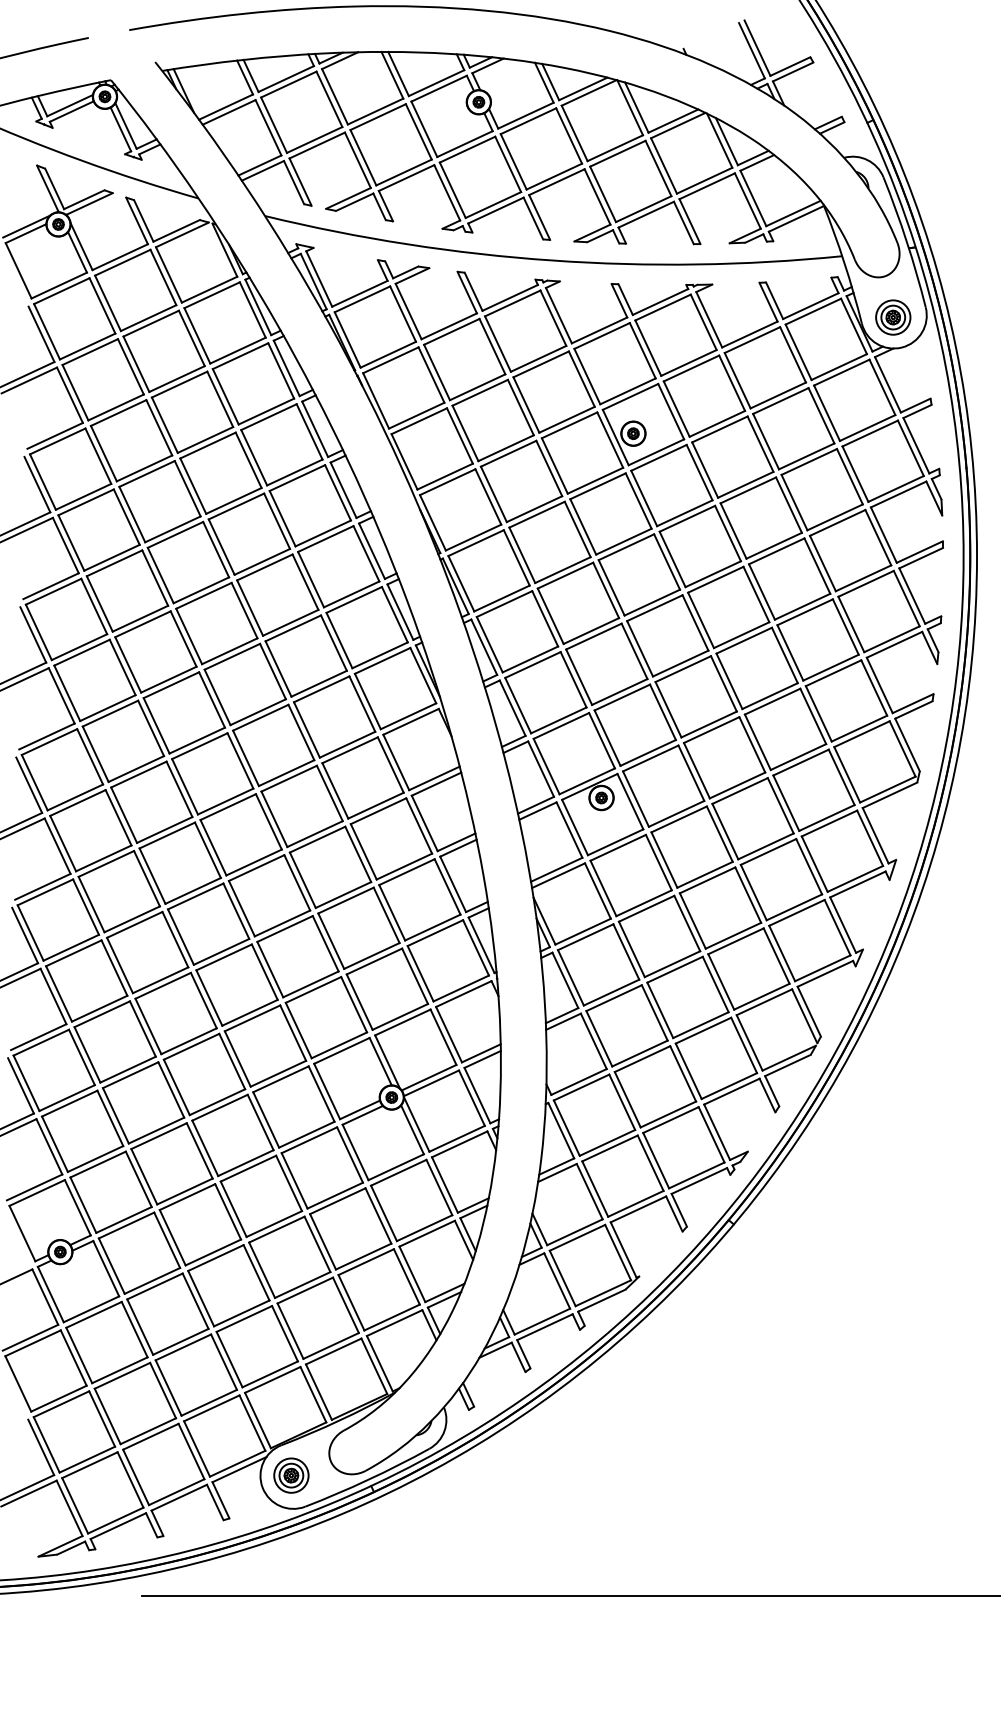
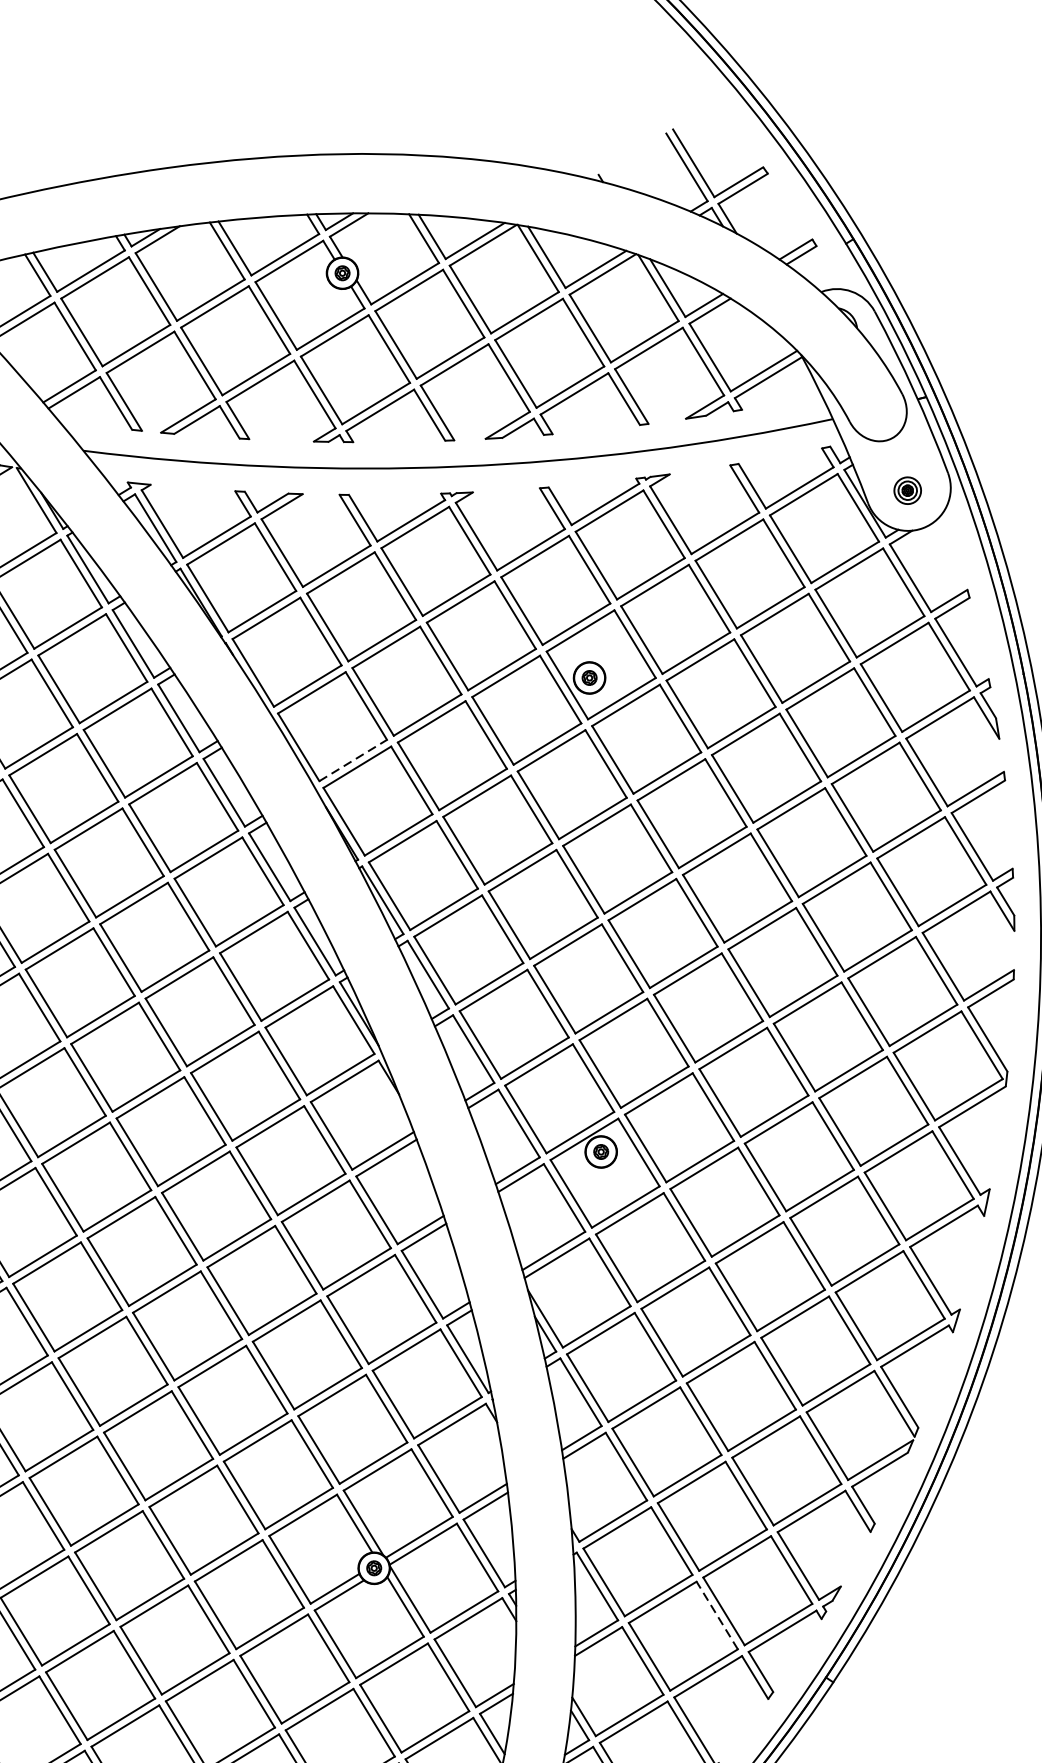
part: (893, 317) -> (907, 490), size x0.6
line: (445, 476) -> (353, 760), solid -> dashed
line: (650, 1163) -> (717, 1615), solid -> dashed

